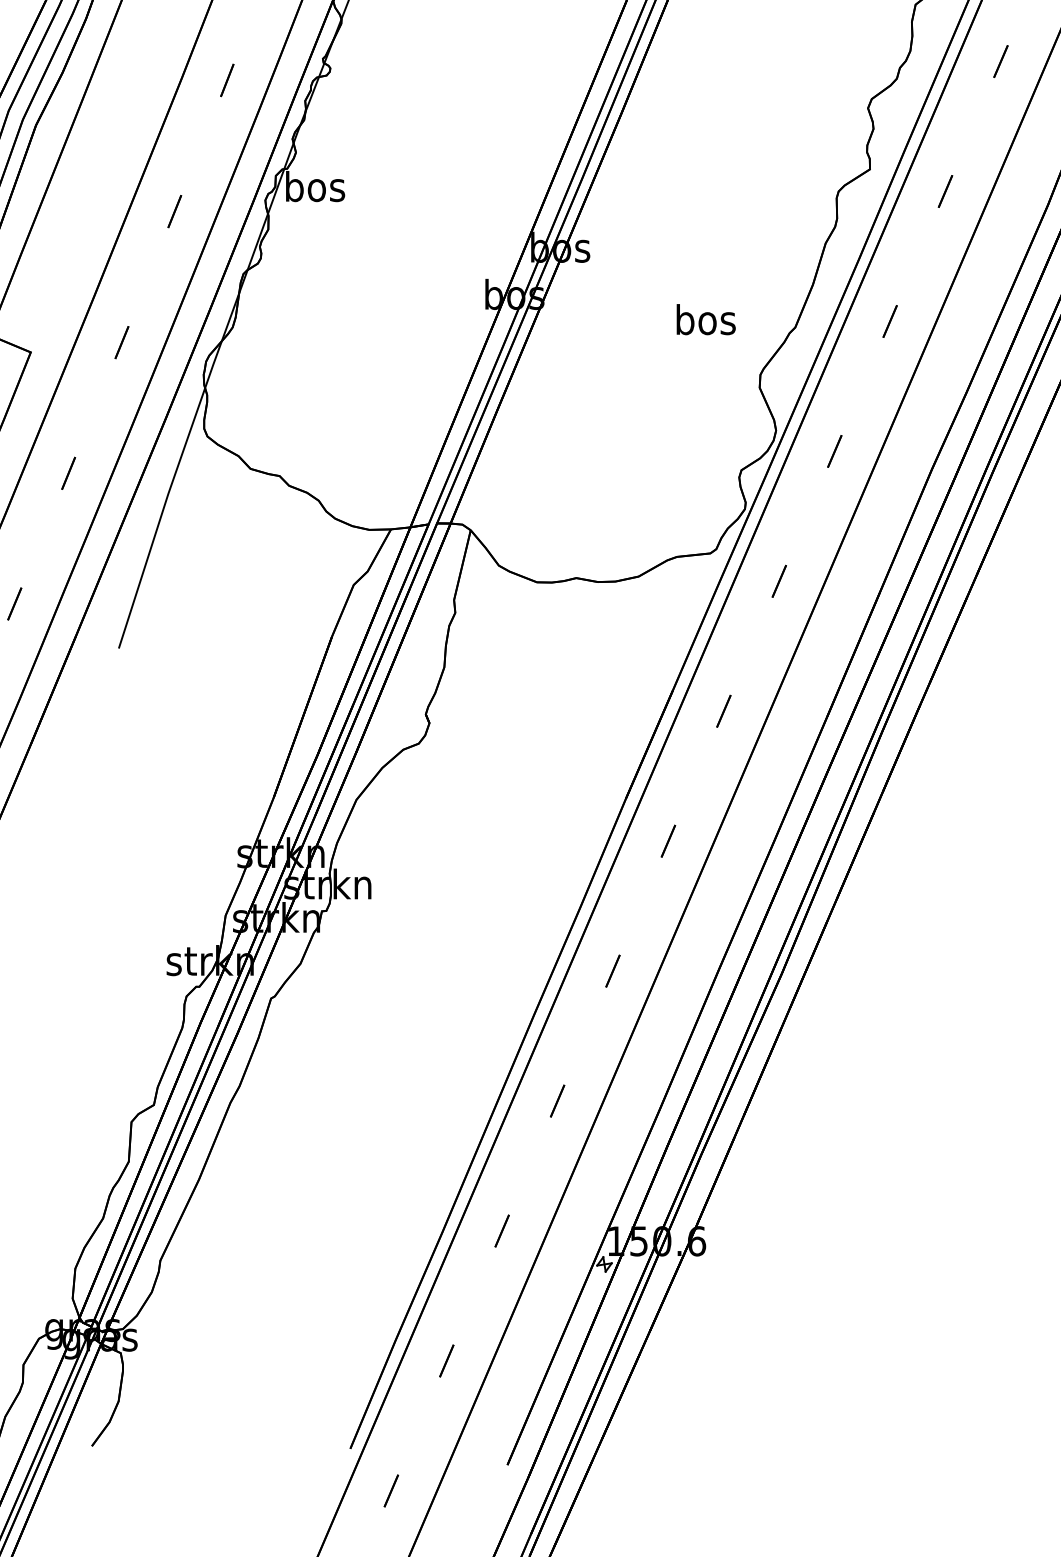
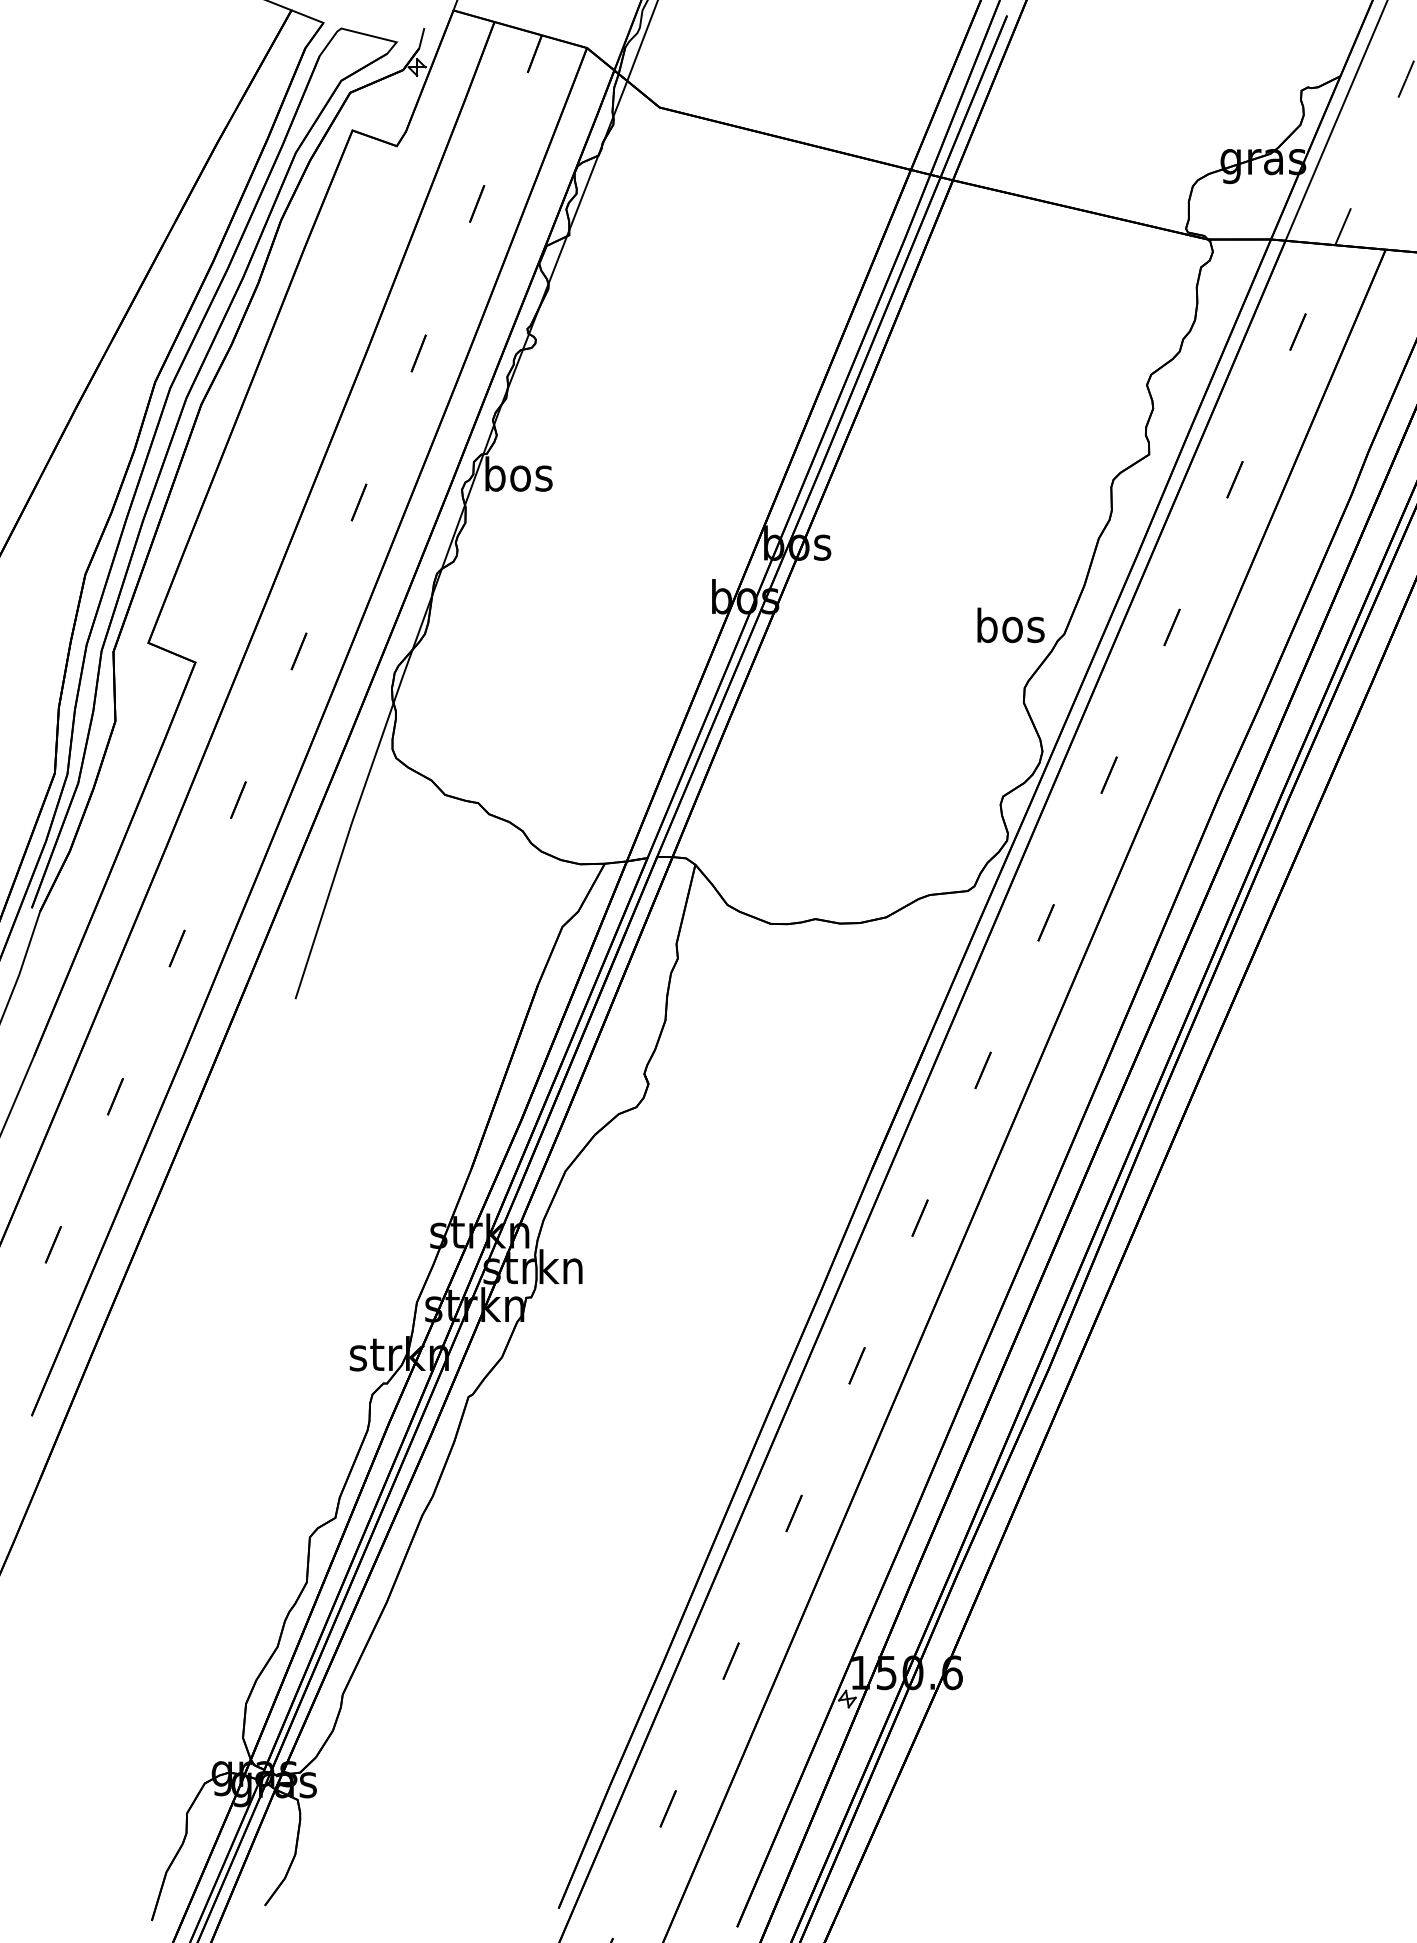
text: (705, 319) -> (1010, 625), moved

